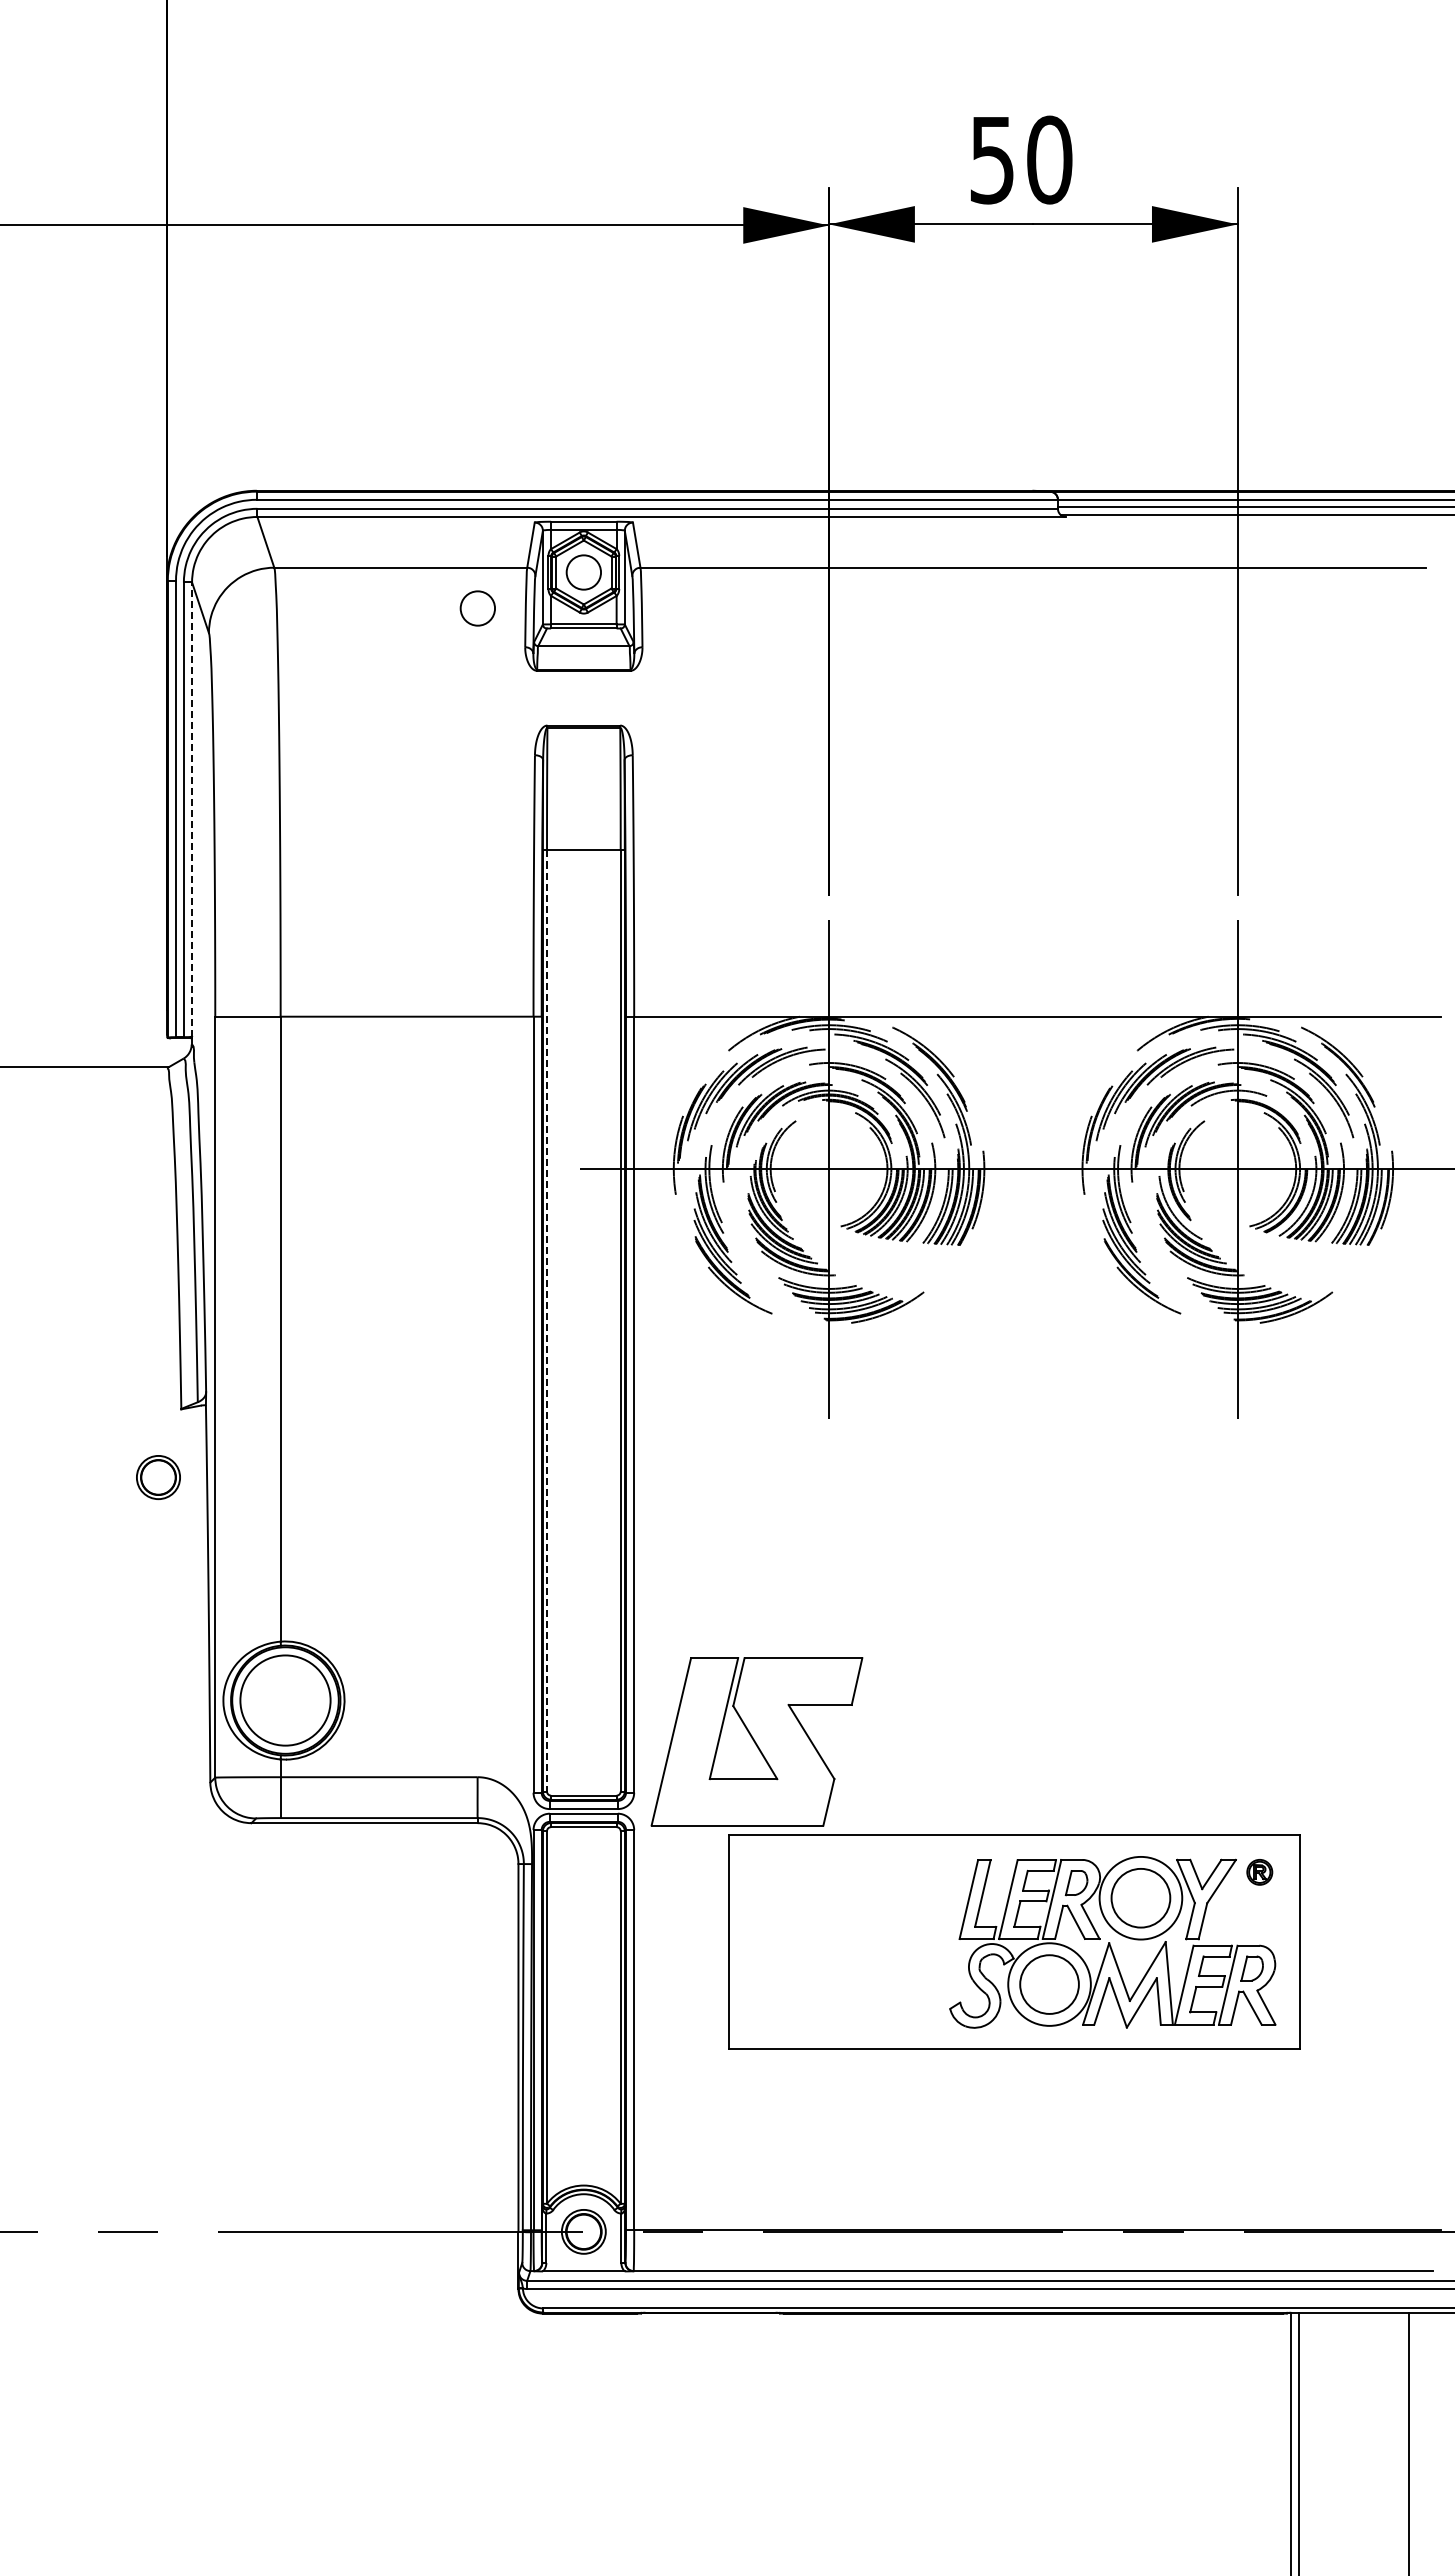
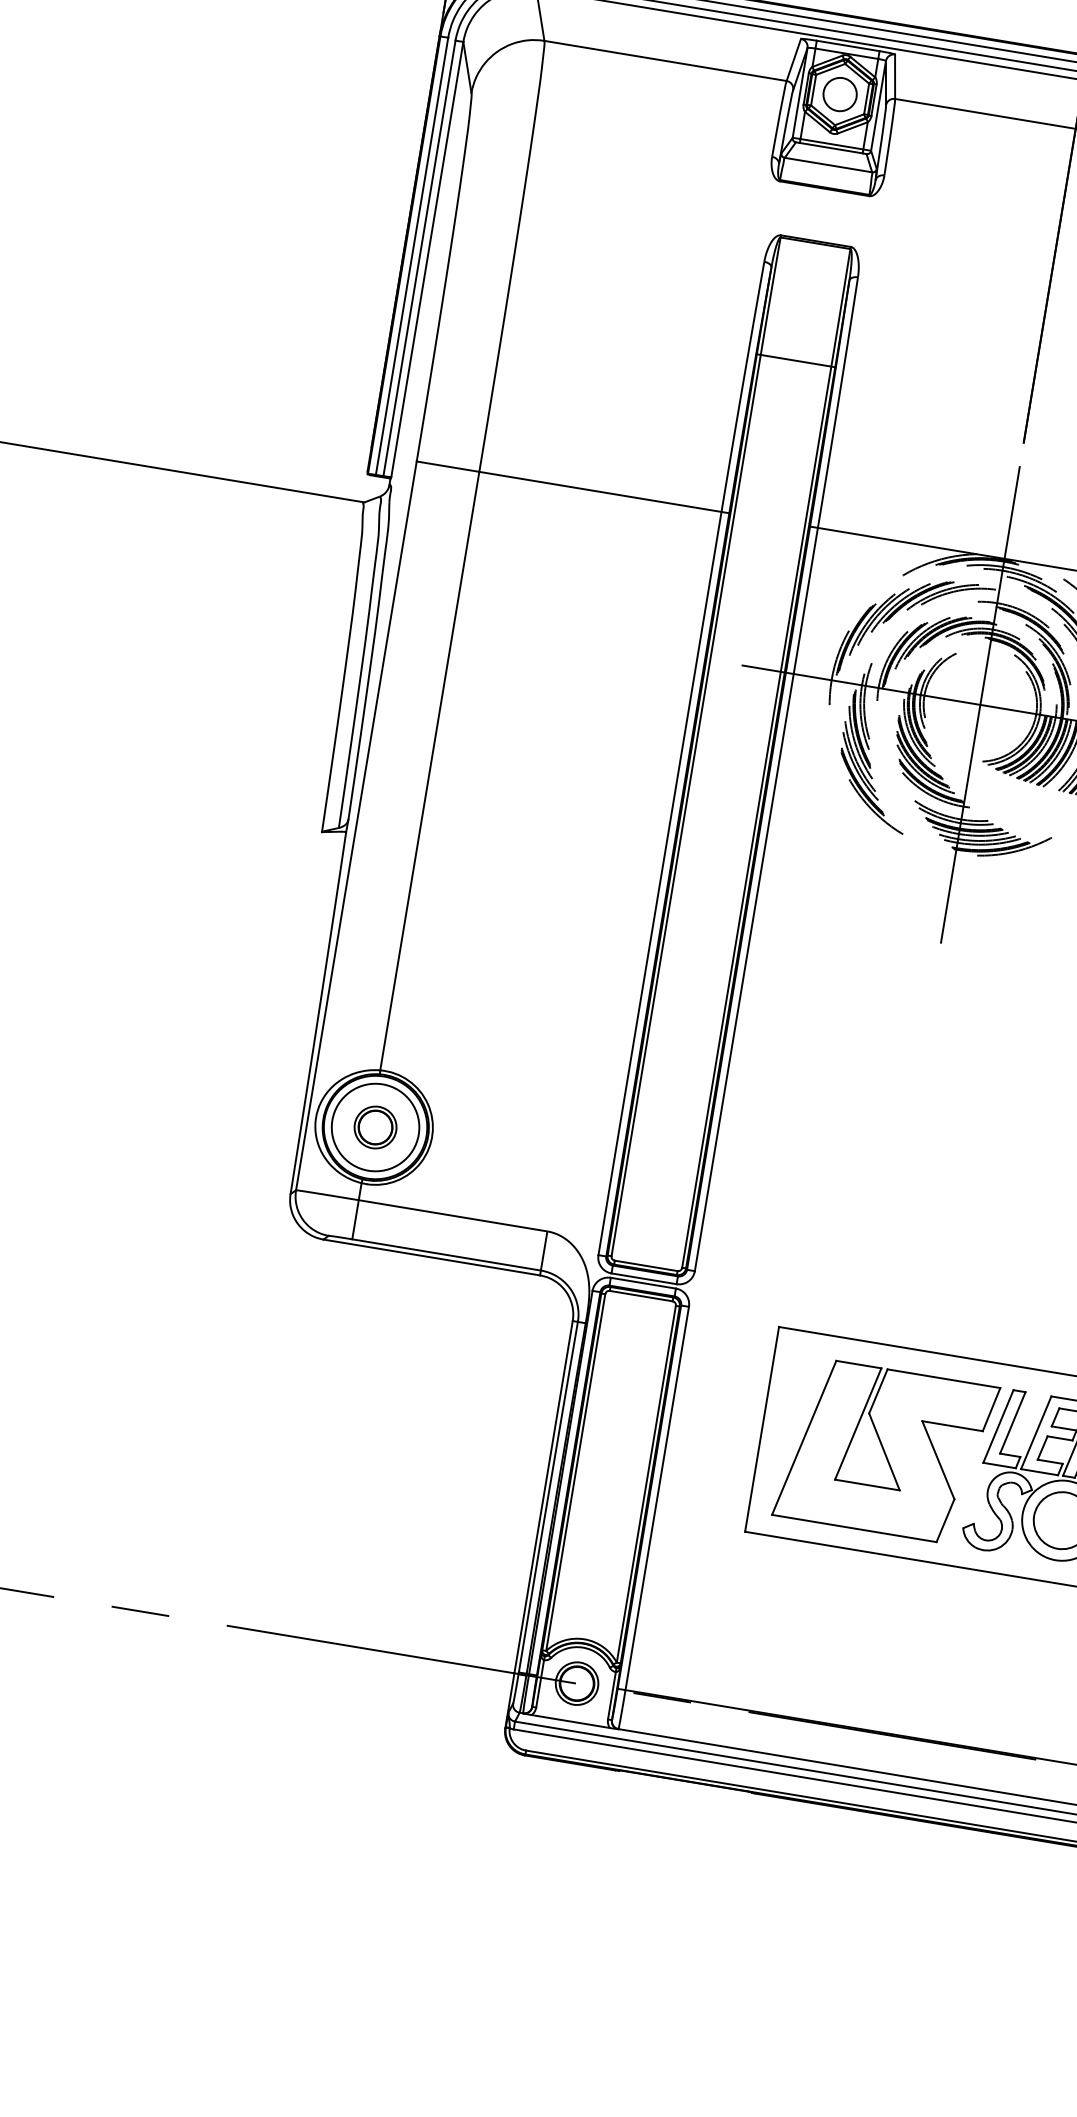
circle: (477, 608) -> (732, 112), removed
line: (192, 809) -> (427, 259), dashed -> solid
line: (547, 1321) -> (686, 806), dashed -> solid
part: (158, 1477) -> (375, 1127), moved
part: (756, 1741) -> (885, 1451), moved

